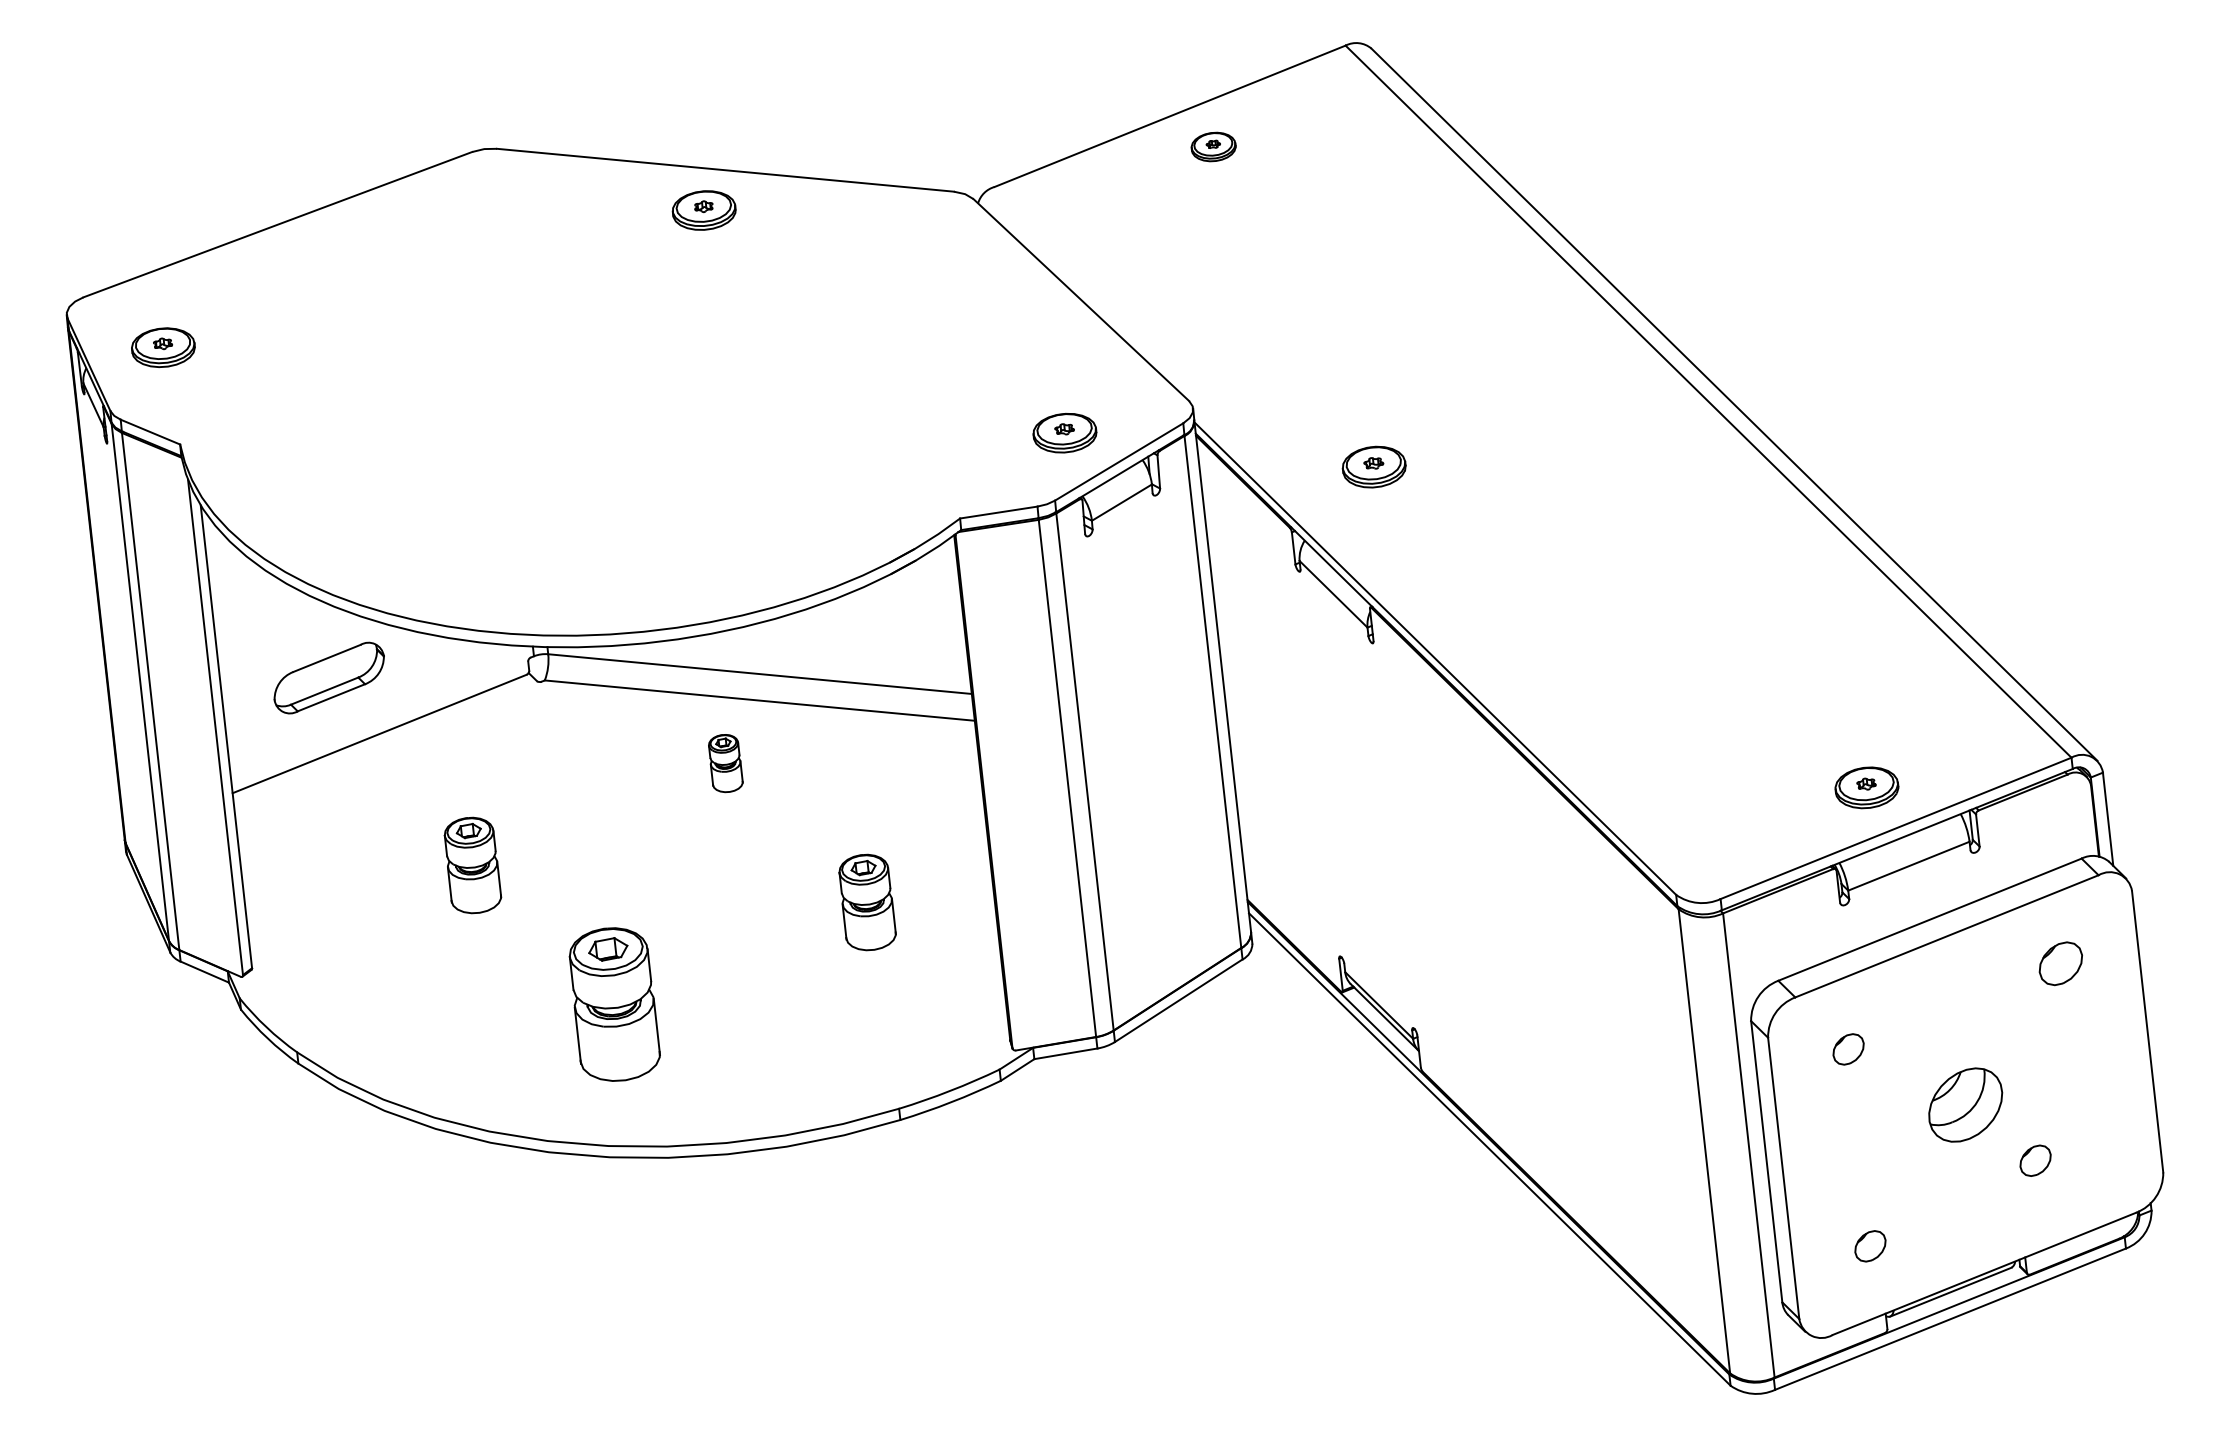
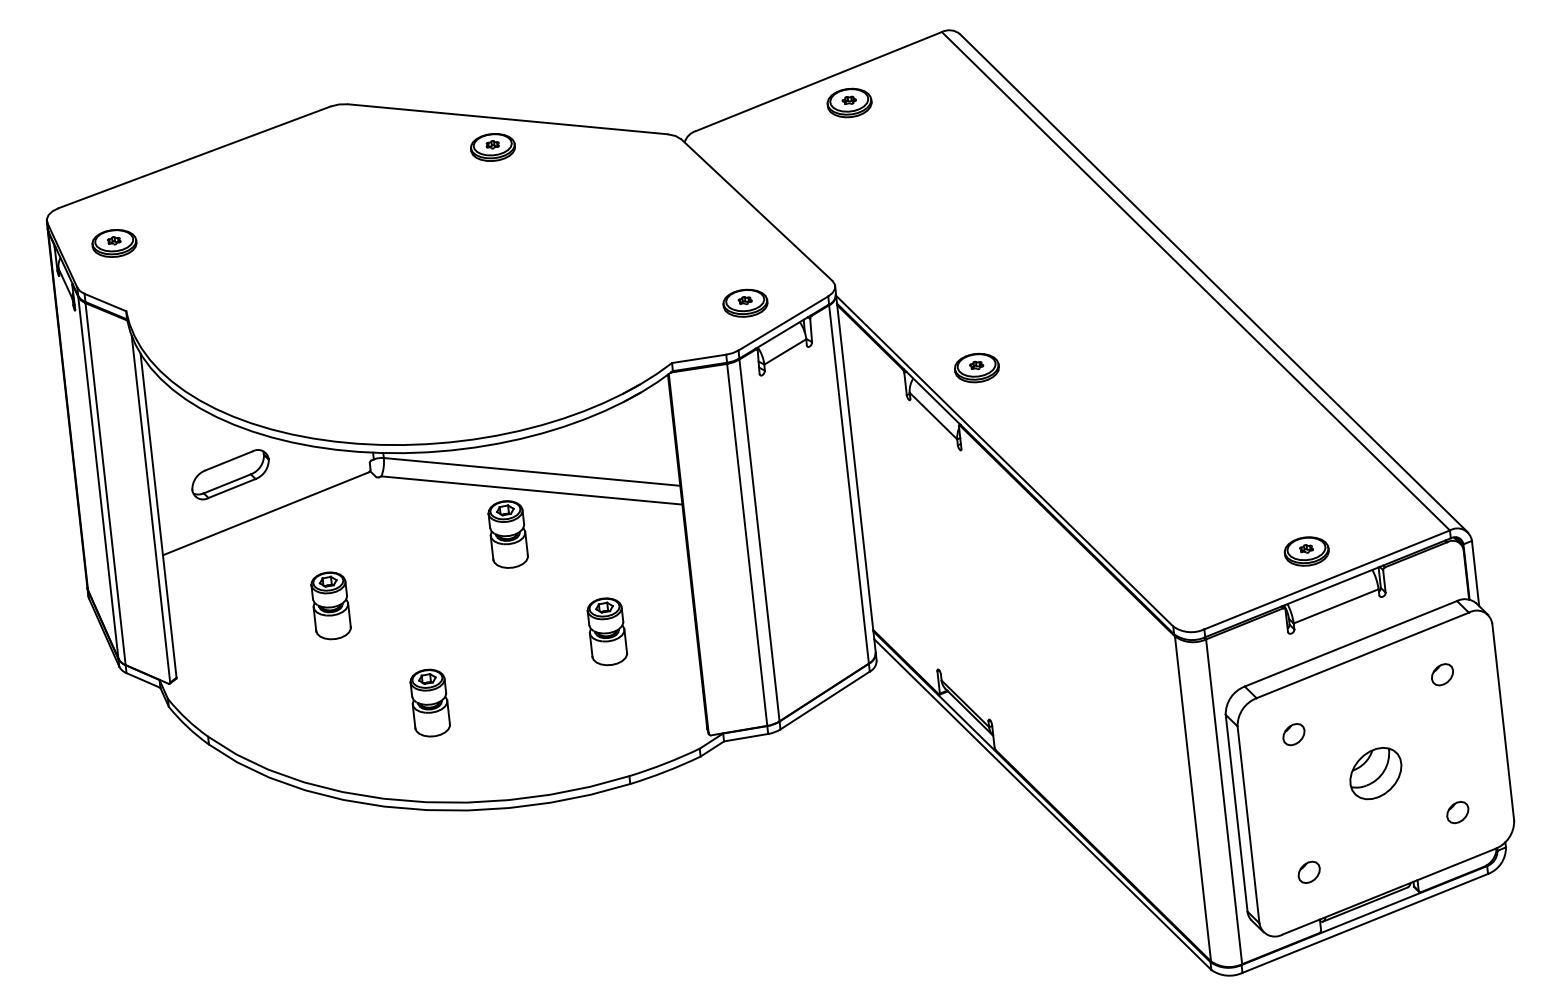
part: (1213, 146) -> (849, 102), size x1.43
part: (1373, 466) -> (976, 367), moved
part: (724, 763) -> (507, 534), size x1.67
part: (2060, 963) -> (1442, 674), size x0.71
part: (613, 1003) -> (429, 702), size x0.62
part: (2035, 1160) -> (1457, 812), moved

